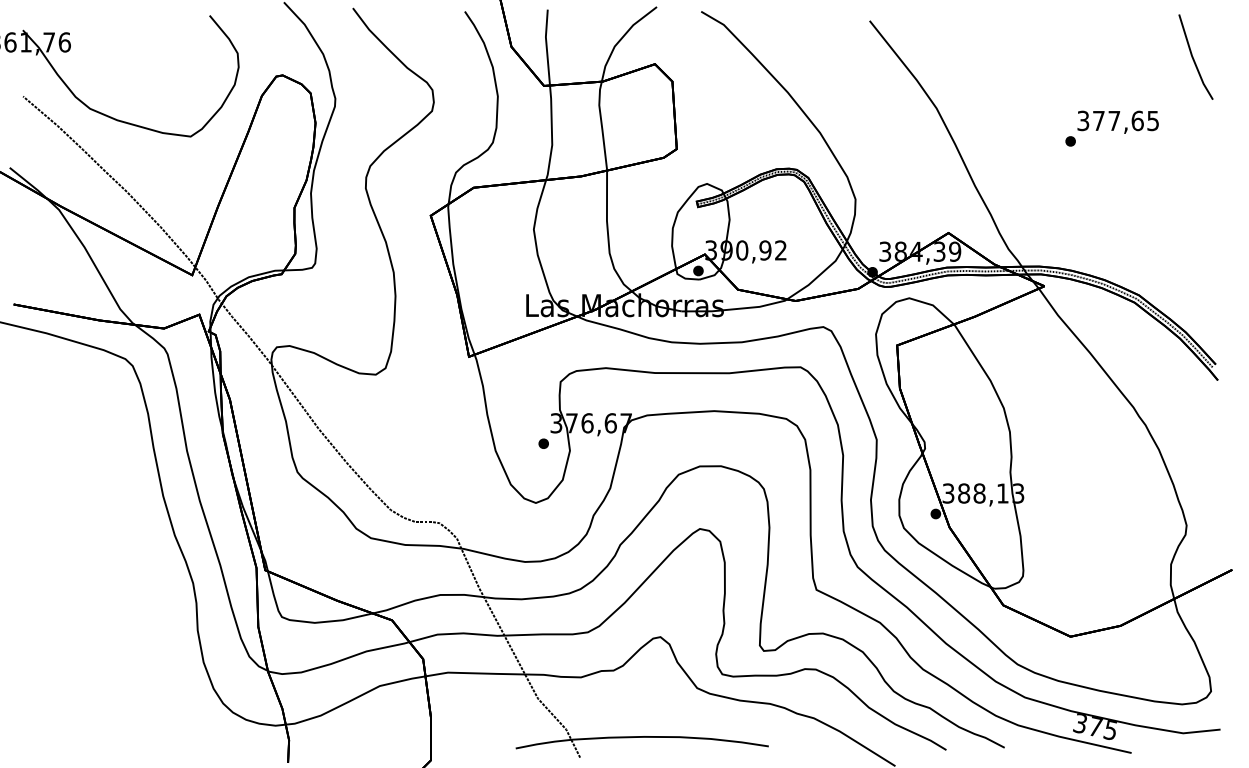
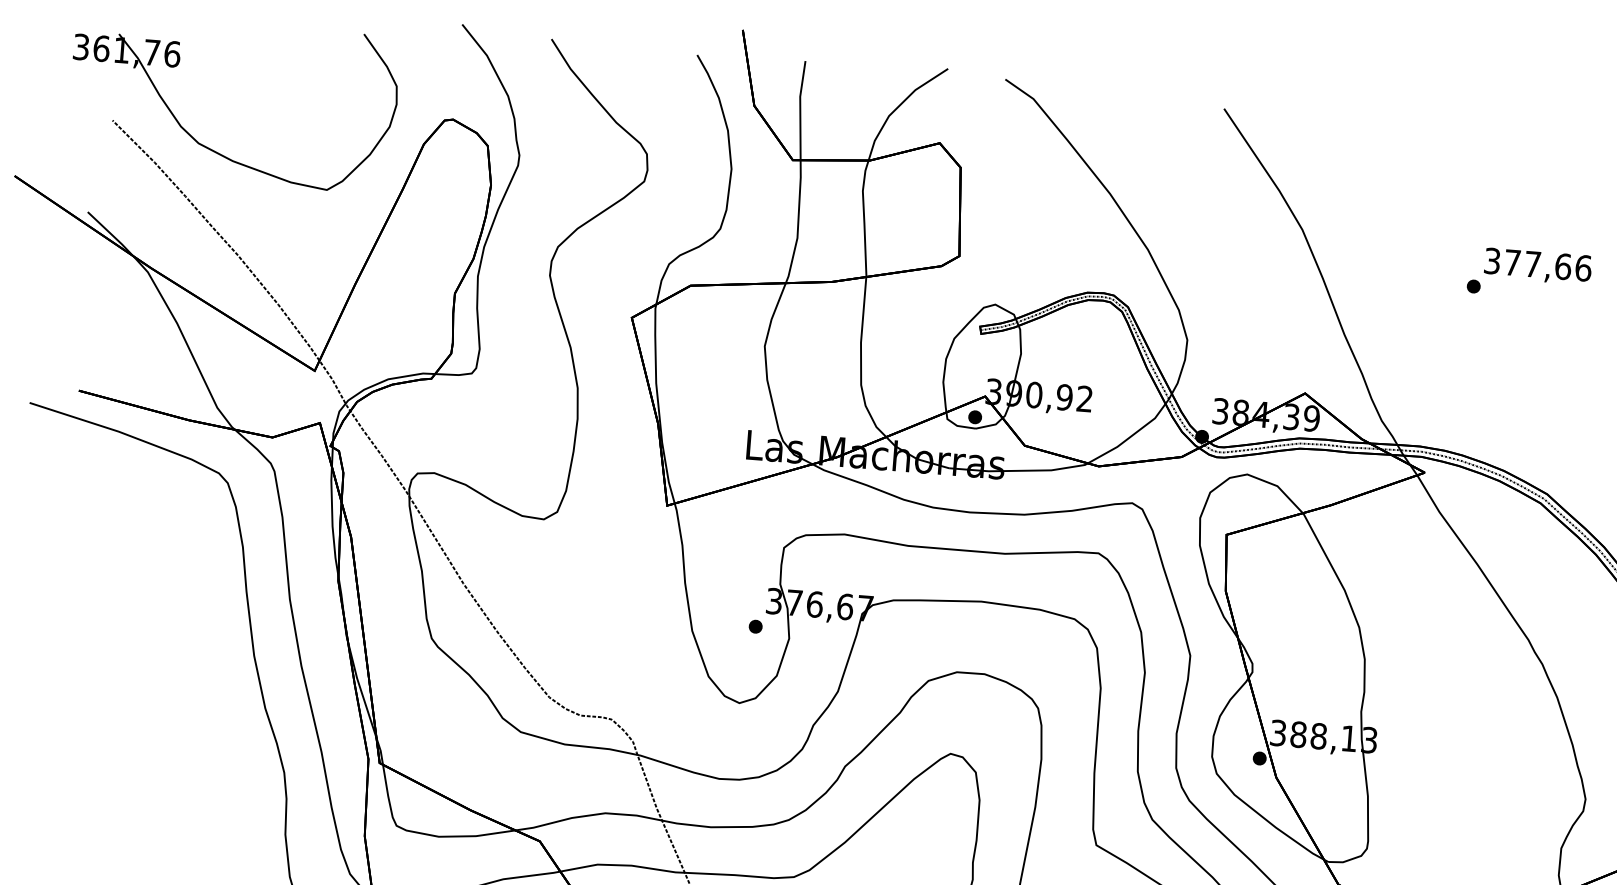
text: (1153, 120) -> (1583, 267), 377,65 -> 377,66

